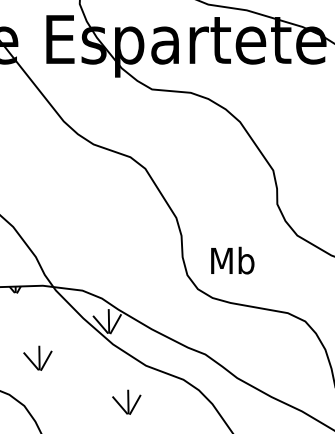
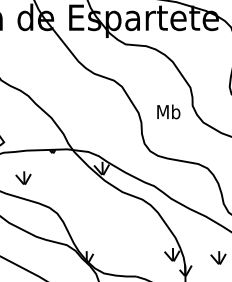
text: (232, 259) -> (168, 111), moved
part: (37, 357) -> (64, 187), removed
part: (127, 401) -> (112, 211), removed

